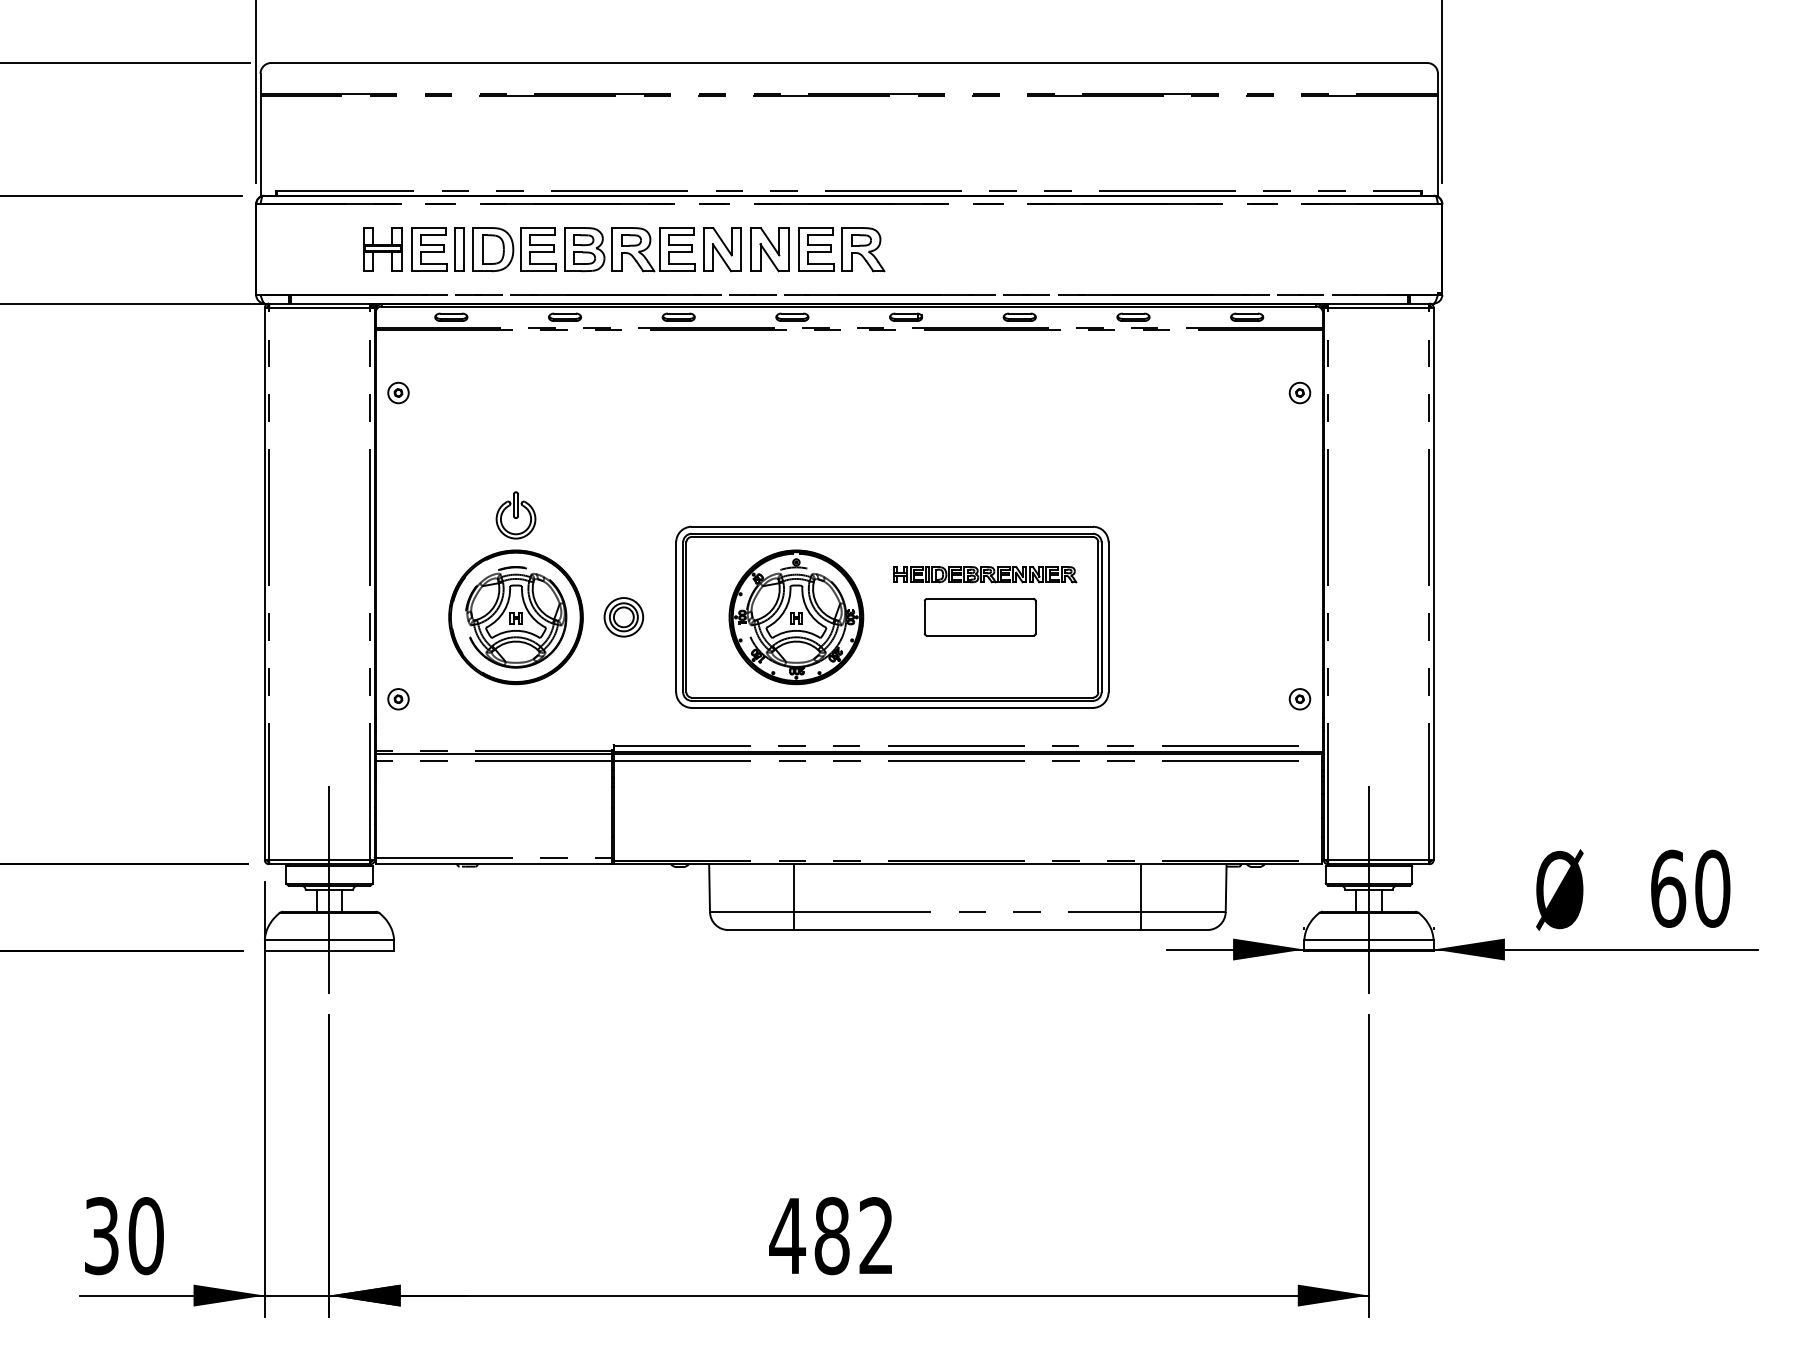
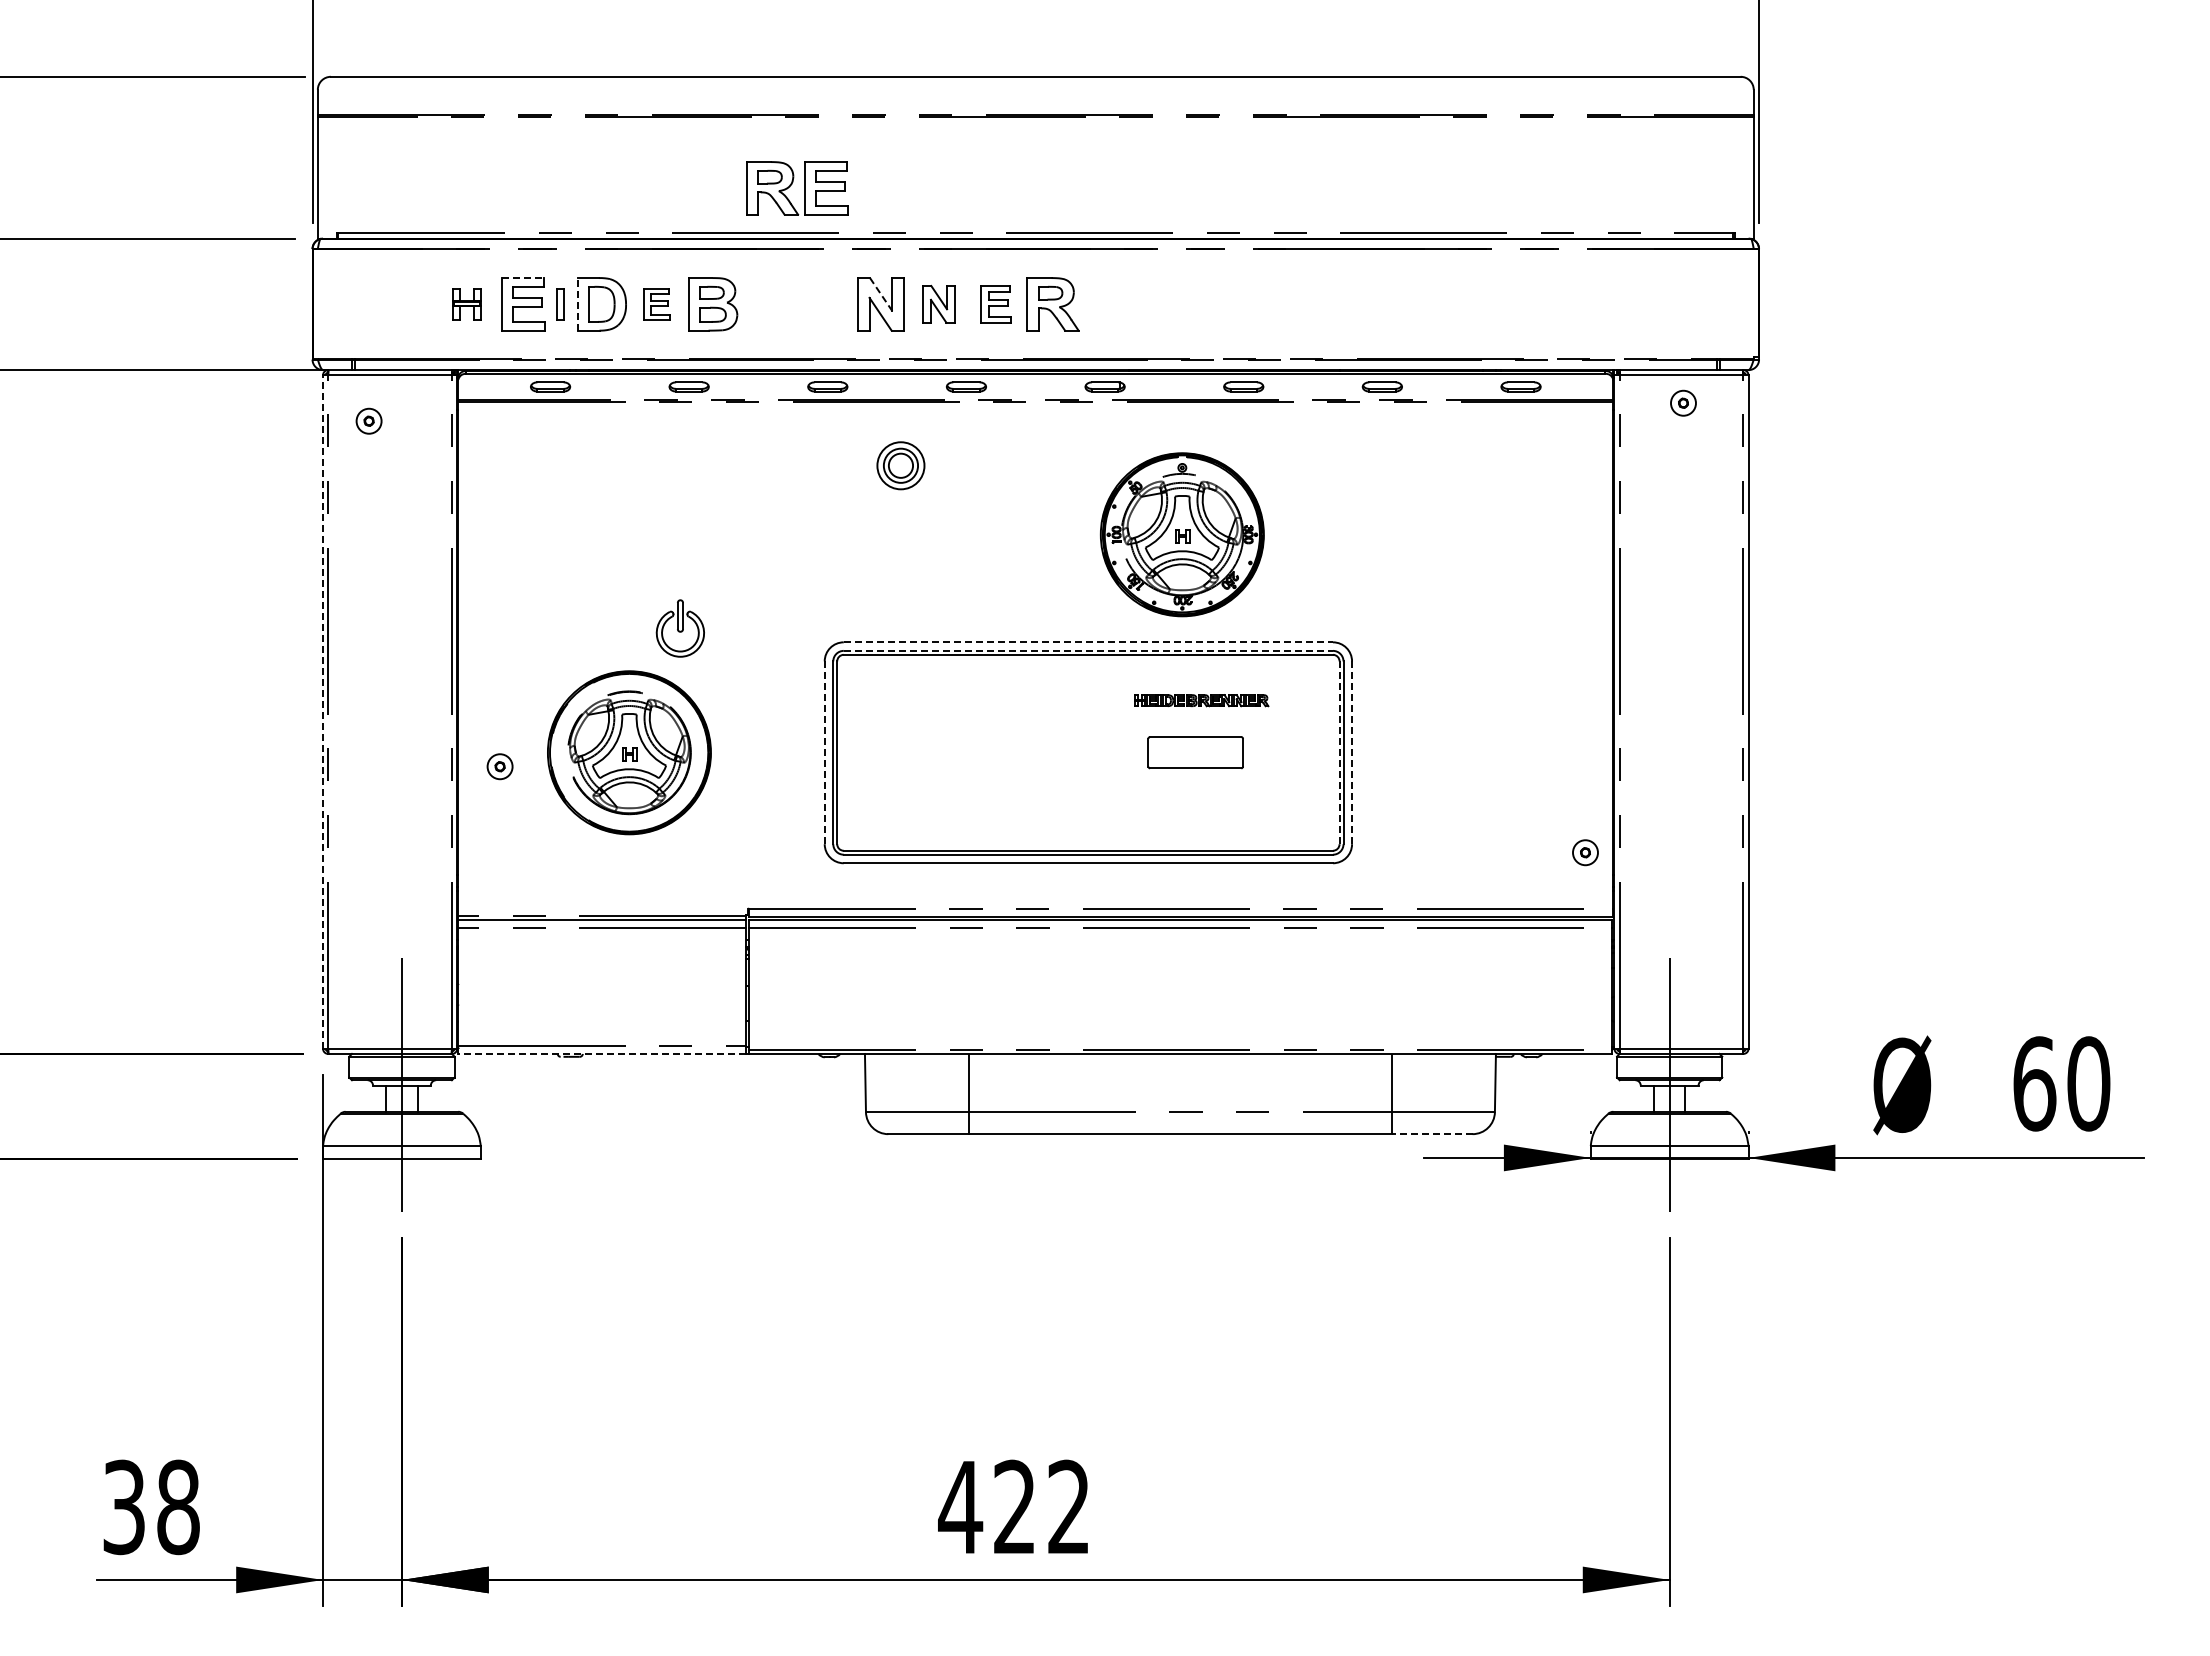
line: (428, 228) -> (522, 278), solid -> dashed
line: (722, 242) -> (881, 295), solid -> dashed
part: (649, 246) -> (792, 184), moved
line: (473, 248) -> (577, 303), solid -> dashed
part: (382, 249) -> (466, 304), size x0.6
part: (459, 249) -> (560, 304), size x0.6
part: (539, 249) -> (657, 304), size x0.6
part: (769, 249) -> (938, 304), size x0.7
part: (816, 249) -> (995, 304), size x0.7
part: (398, 392) -> (368, 420), moved
part: (1300, 392) -> (1683, 402), moved
part: (515, 515) -> (679, 628), moved
line: (892, 526) -> (1088, 642), solid -> dashed
line: (892, 533) -> (1088, 650), solid -> dashed
part: (985, 574) -> (1201, 700), size x0.6
line: (265, 584) -> (323, 712), solid -> dashed
part: (623, 617) -> (900, 465), moved
line: (675, 617) -> (824, 752), solid -> dashed
part: (795, 617) -> (1181, 534), moved
part: (980, 617) -> (1195, 752), size x0.7
line: (1098, 617) -> (1339, 752), solid -> dashed
line: (1108, 617) -> (1352, 753), solid -> dashed
part: (398, 699) -> (499, 766), moved
line: (493, 863) -> (602, 1053), solid -> dashed
line: (1173, 930) -> (1431, 1134), solid -> dashed
text: (146, 1236) -> (178, 1507), 30 -> 38
text: (831, 1236) -> (1014, 1507), 482 -> 422

